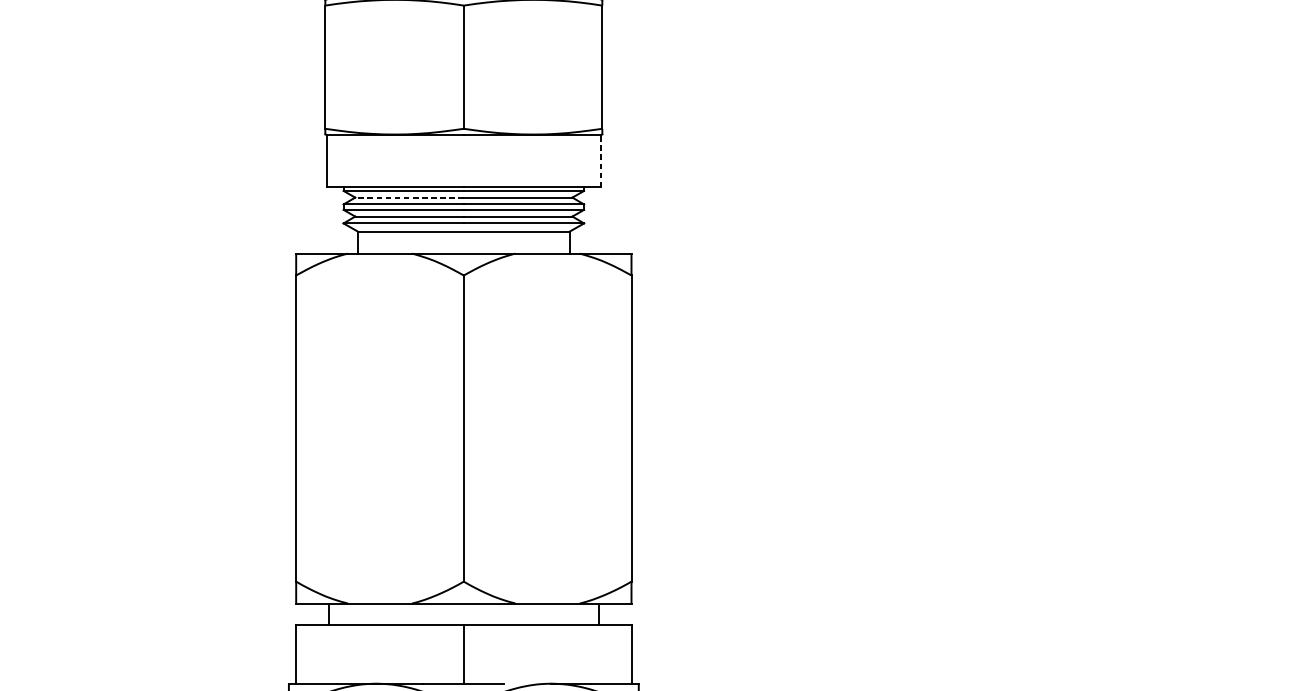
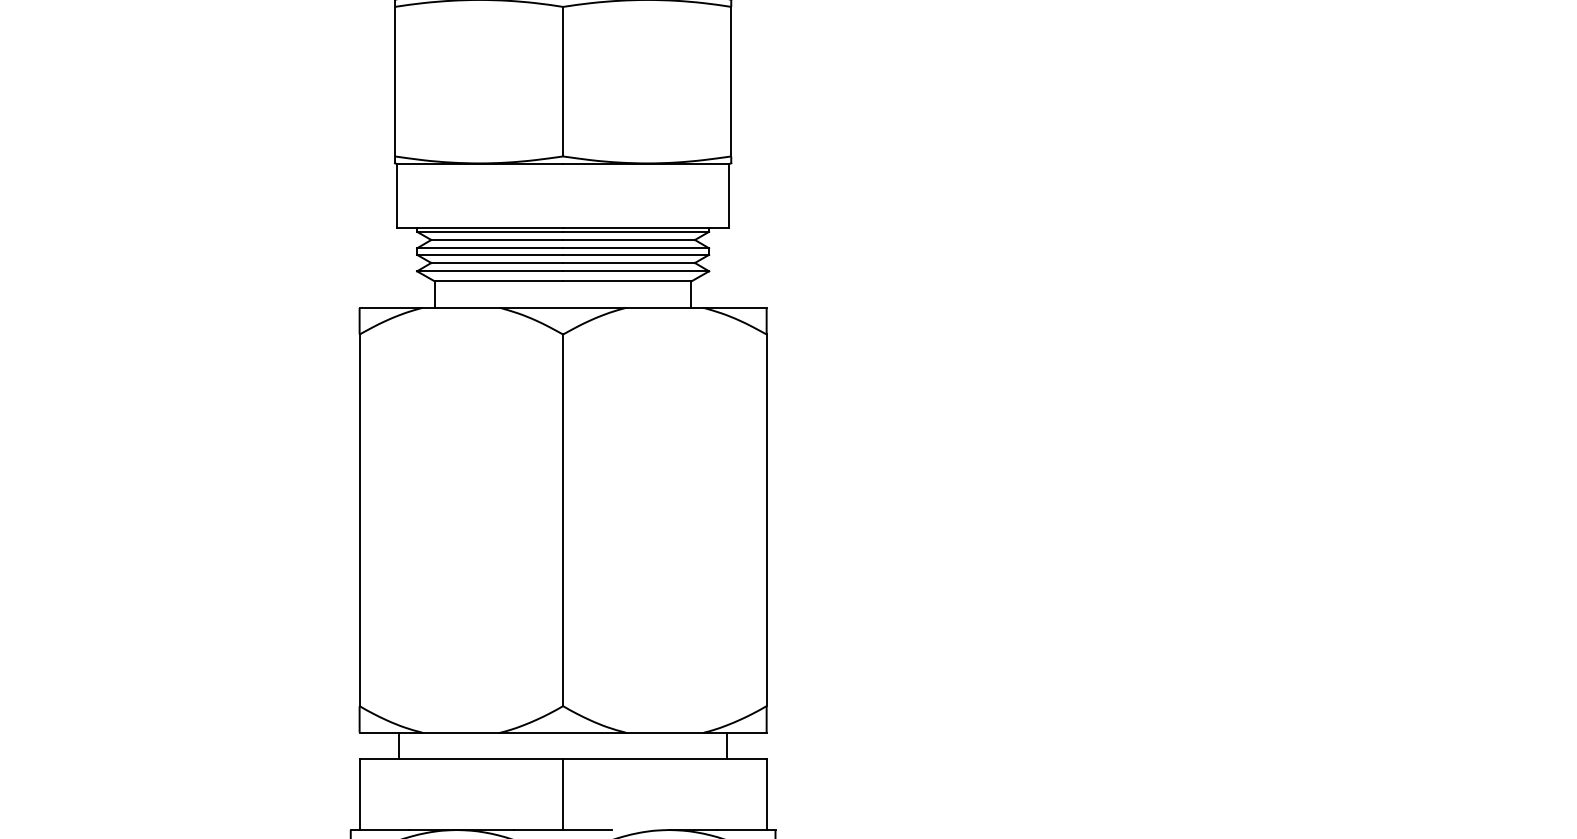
line: (600, 160) -> (729, 195), dashed -> solid
line: (409, 198) -> (497, 240), dashed -> solid

